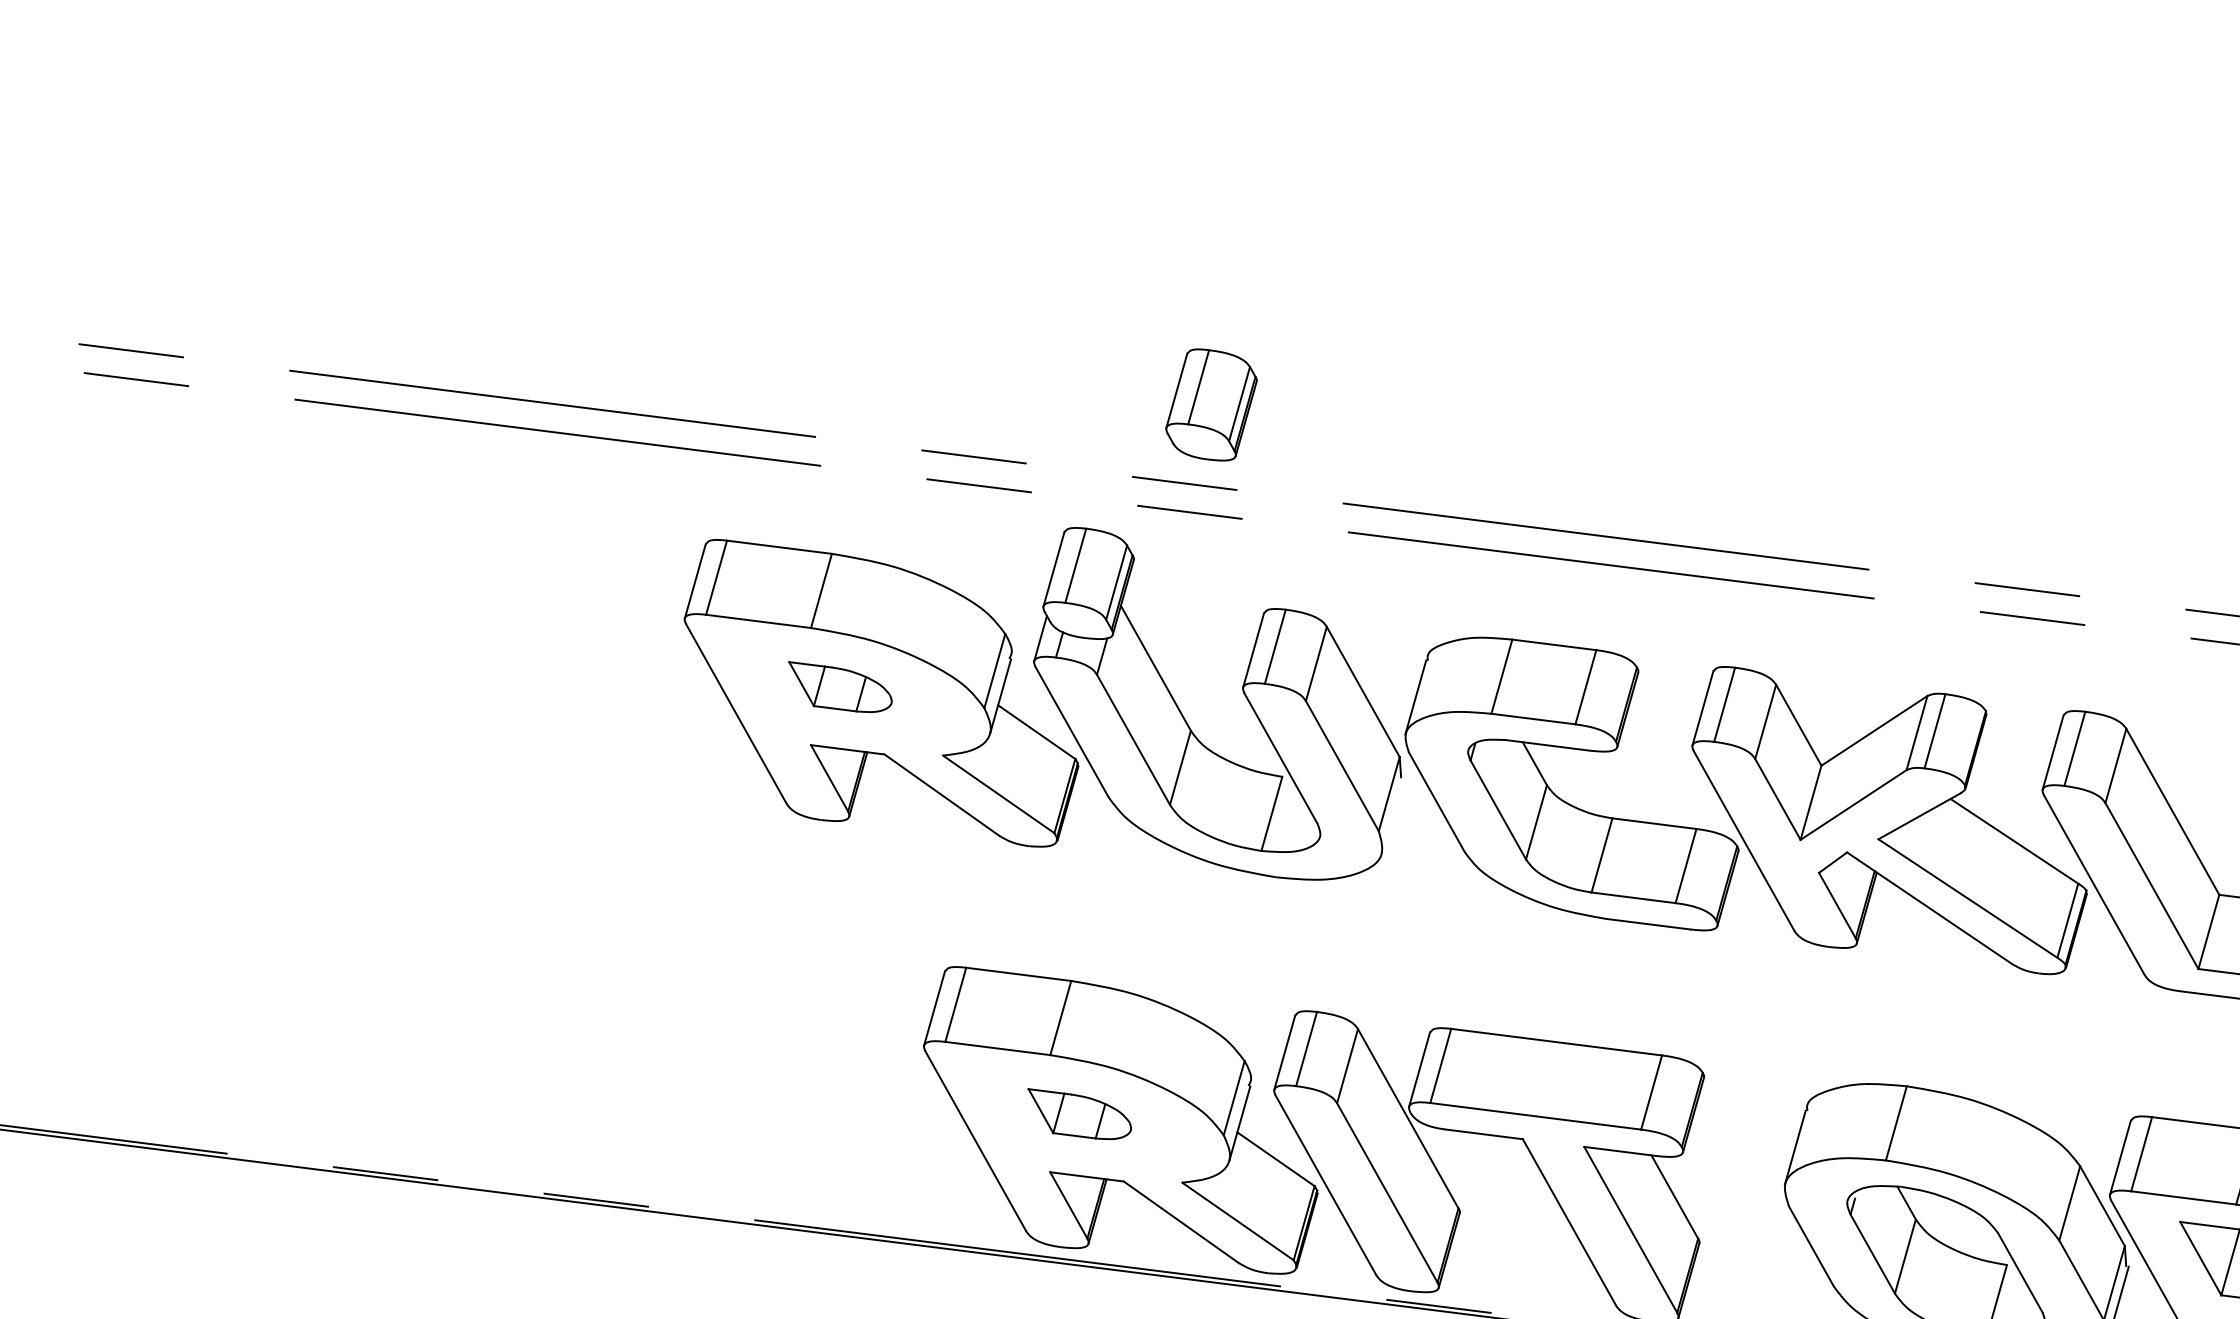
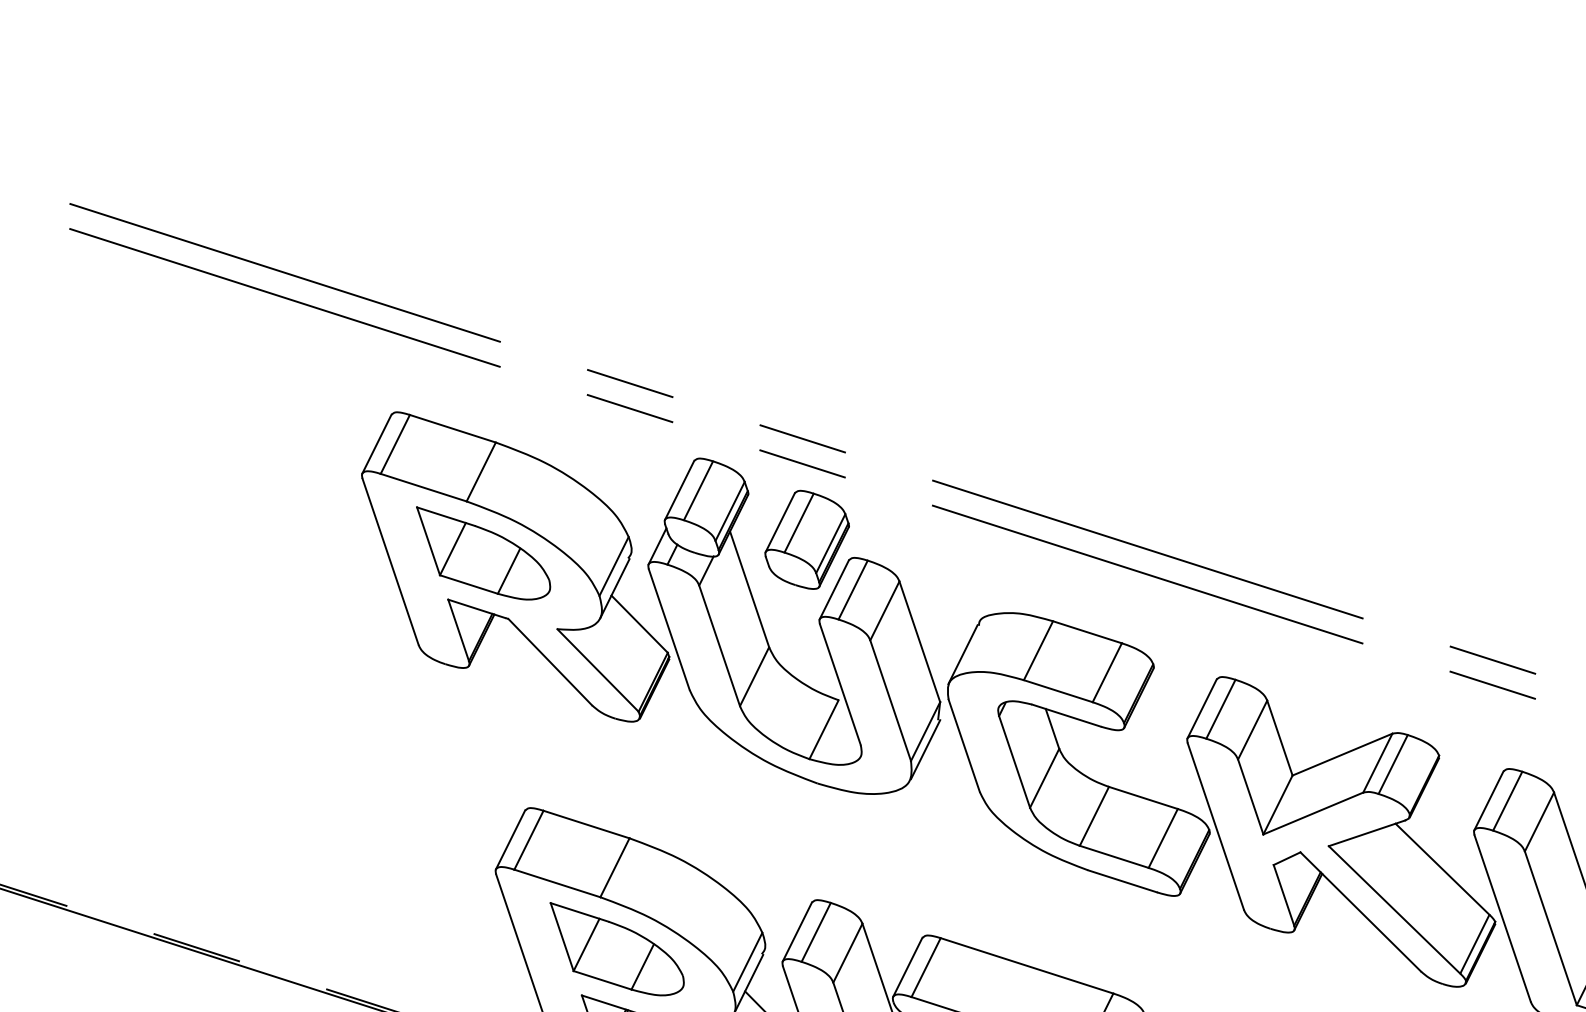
part: (1211, 404) -> (807, 539), moved
part: (840, 686) -> (482, 555), size x1.67
line: (1392, 814) -> (925, 749), added
part: (1079, 1113) -> (615, 950), size x1.67

